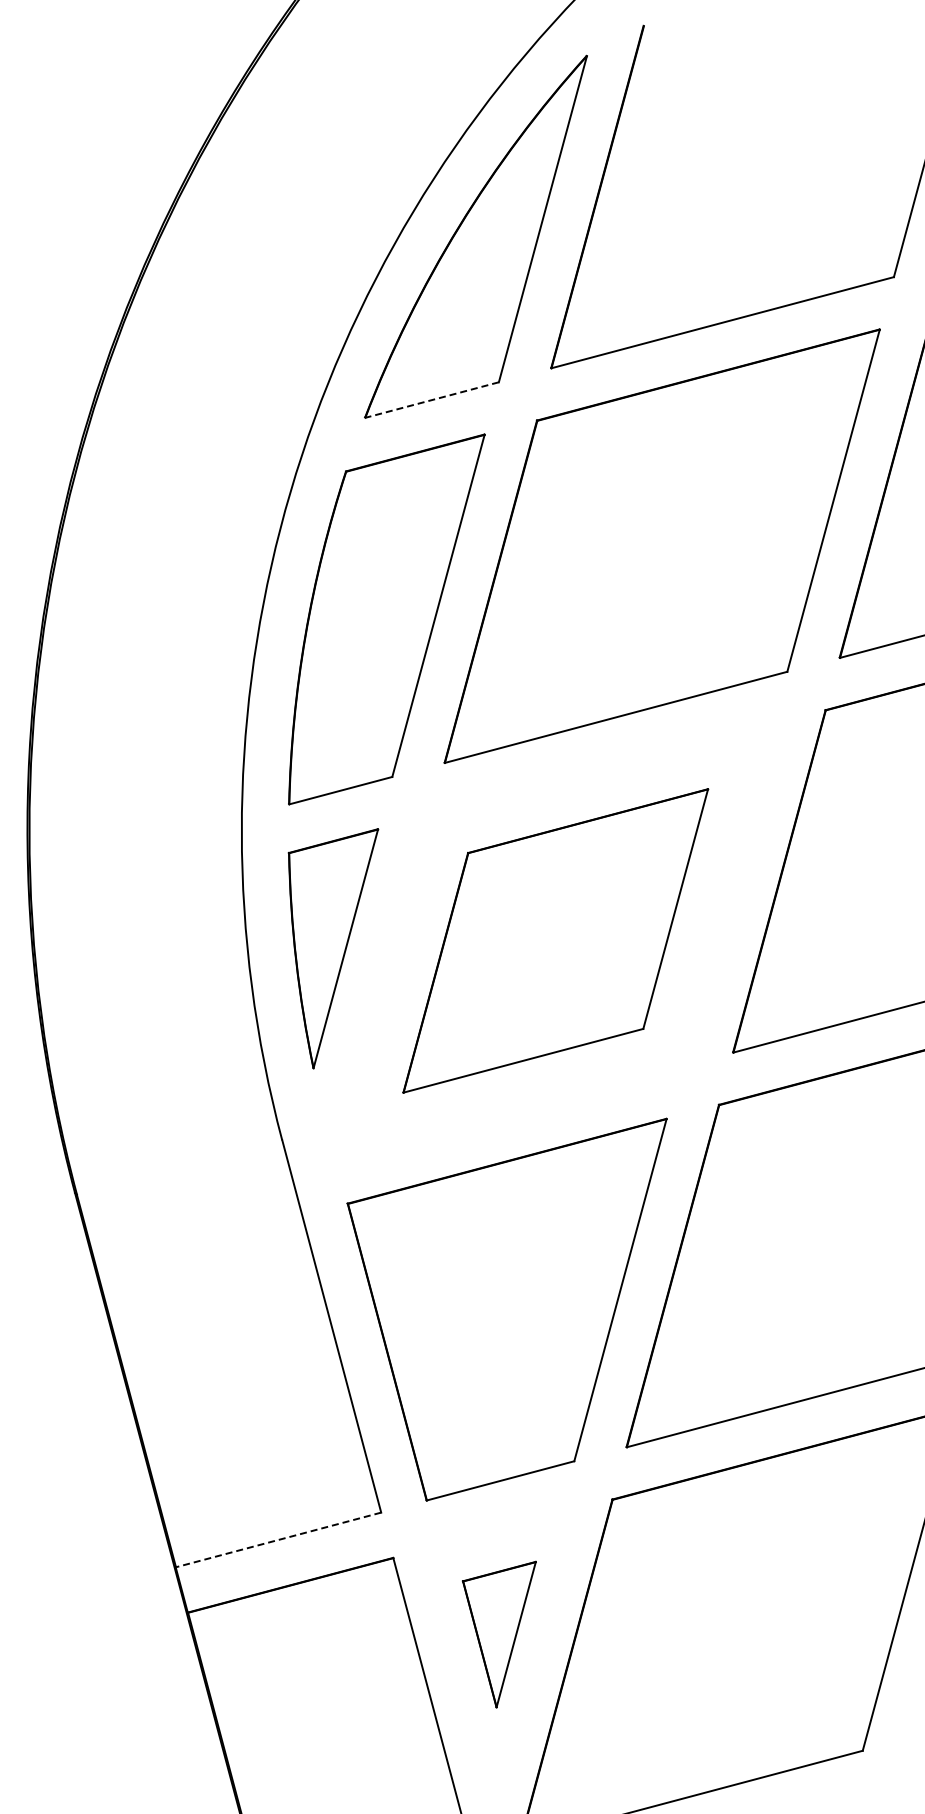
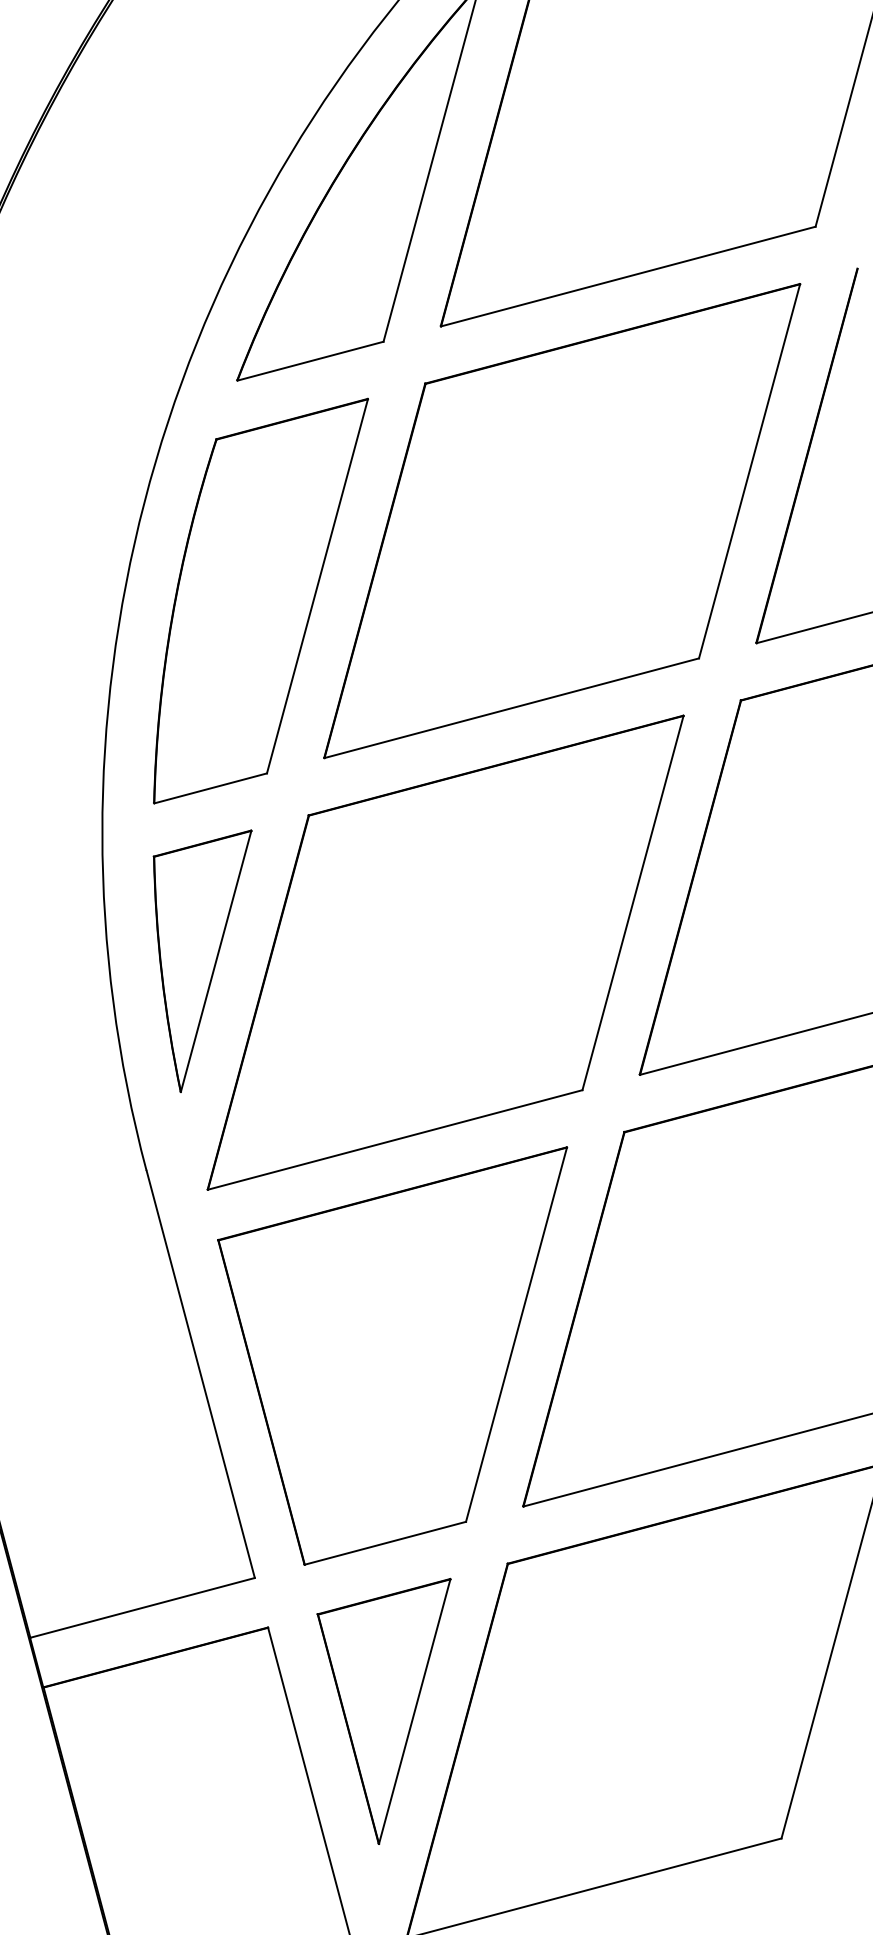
line: (431, 400) -> (309, 361), dashed -> solid
part: (555, 940) -> (445, 952), size x1.43
line: (278, 1540) -> (142, 1608), dashed -> solid
part: (499, 1634) -> (384, 1711), size x1.67

